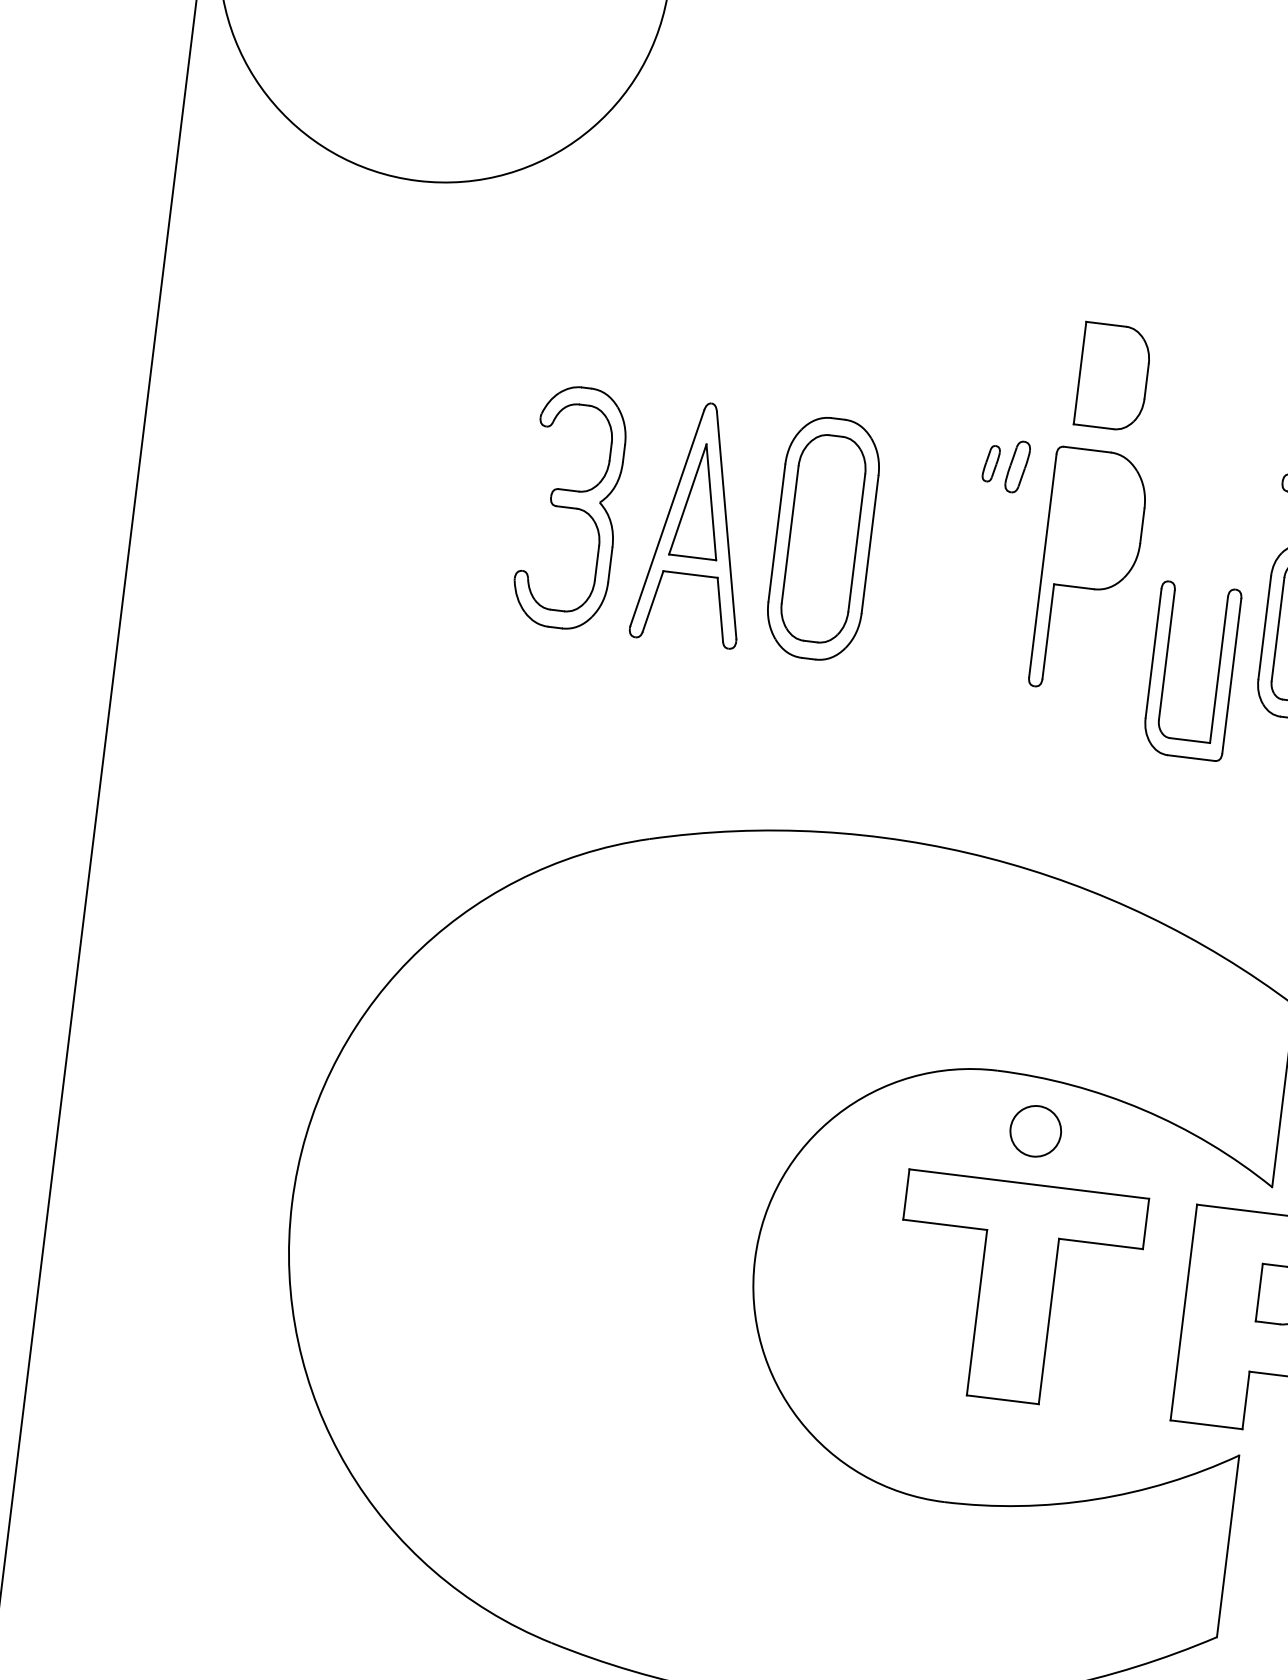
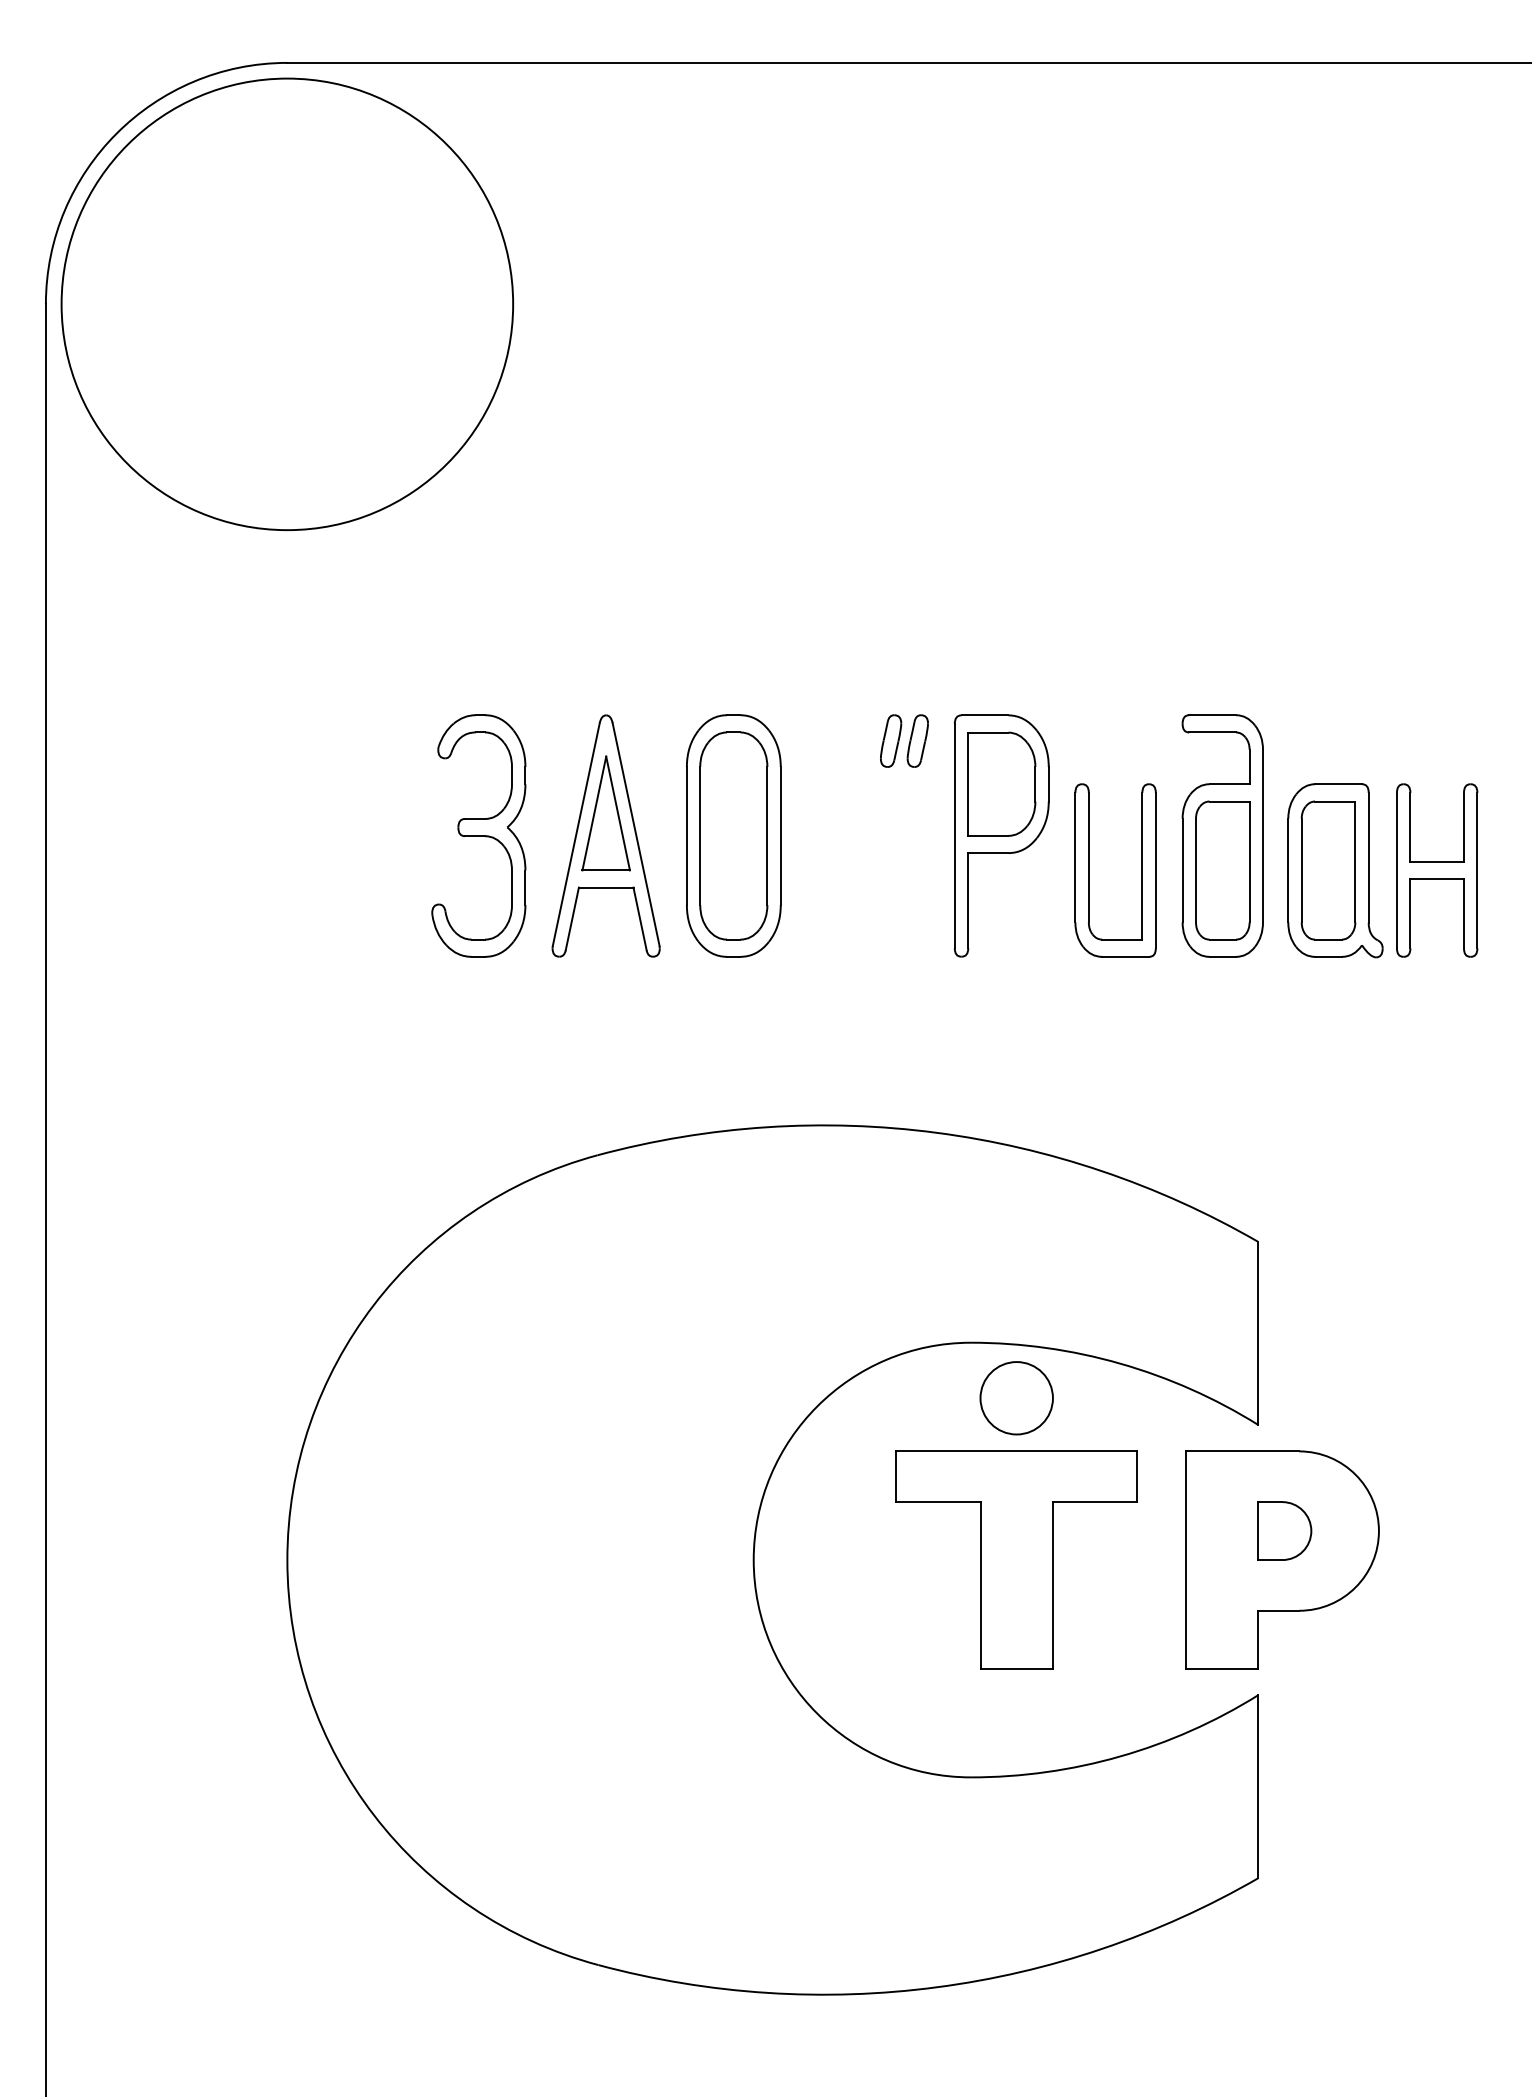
part: (1113, 376) -> (1001, 783), moved
part: (991, 463) -> (891, 740), size x1.43
part: (1165, 667) -> (1089, 870), moved
circle: (1035, 1131) -> (1016, 1398), size x1.43

